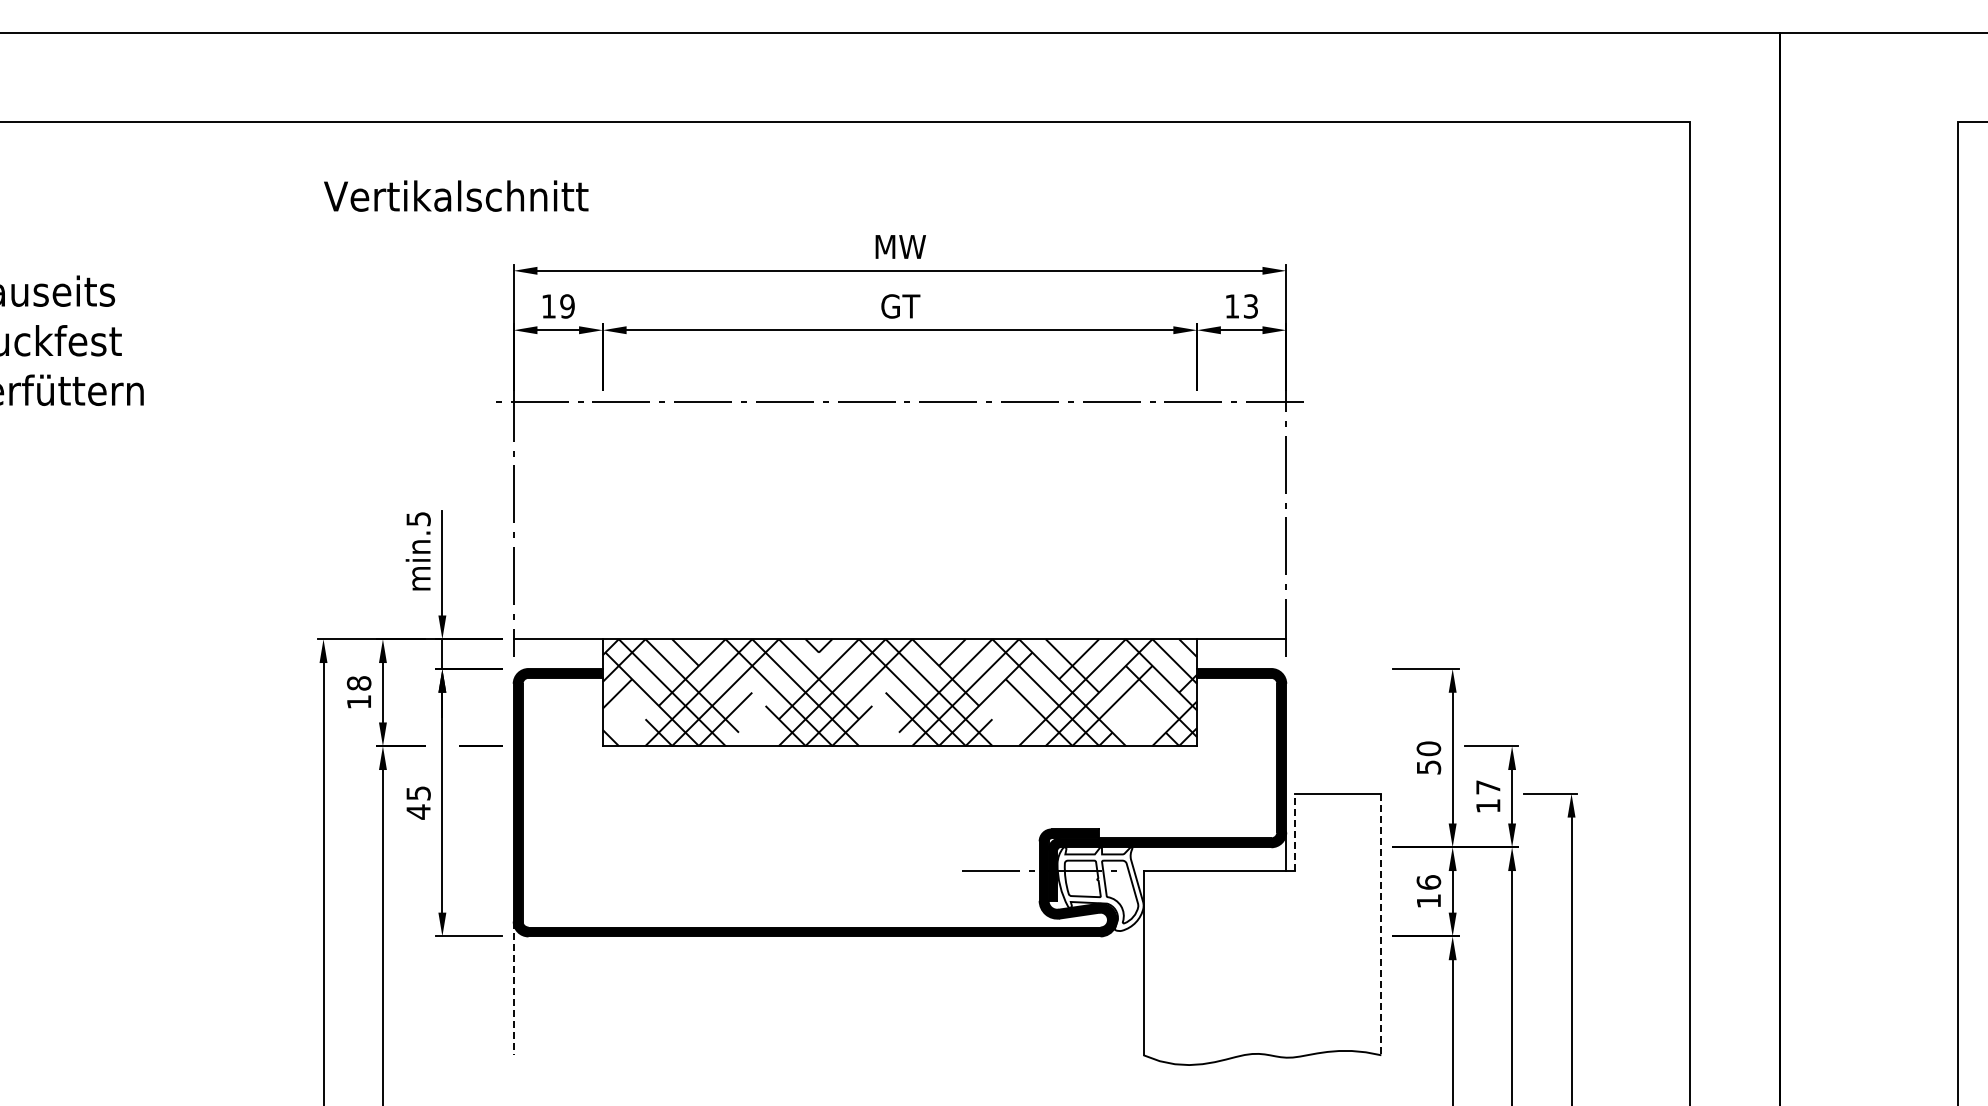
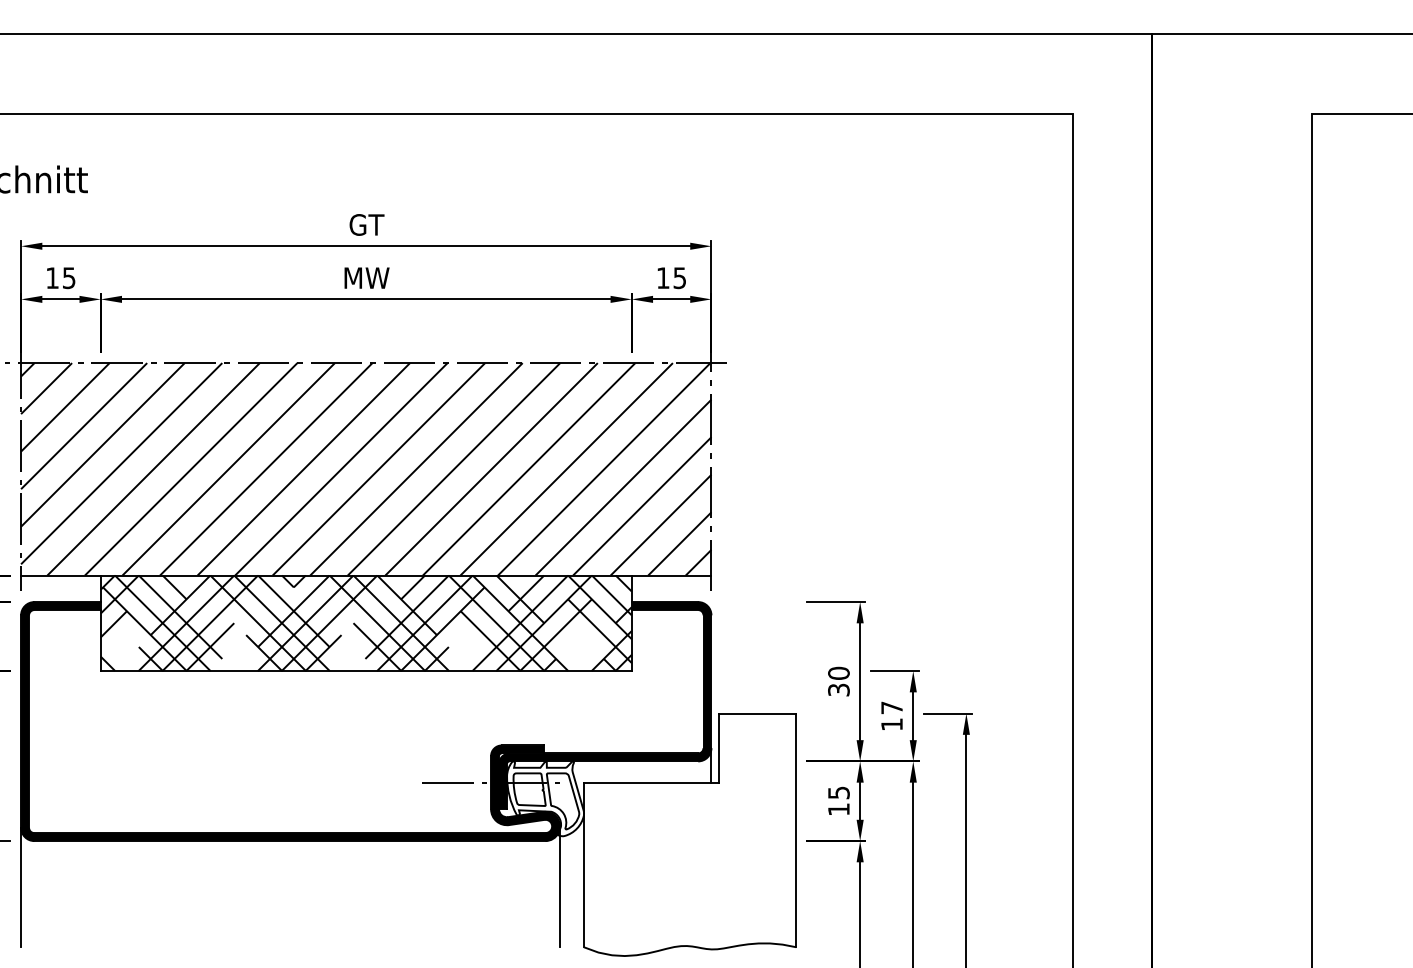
text: (900, 246) -> (366, 224), MW -> GT
text: (1250, 305) -> (679, 277), 13 -> 15
text: (567, 306) -> (69, 278), 19 -> 15
text: (900, 306) -> (366, 278), GT -> MW
hatch: (899, 520) -> (365, 469), added
text: (1428, 766) -> (838, 689), 50 -> 30
line: (1295, 832) -> (719, 748), dashed -> solid
text: (1428, 882) -> (838, 792), 16 -> 15
line: (1381, 924) -> (796, 830), dashed -> solid
line: (1116, 987) -> (559, 886), added
line: (513, 988) -> (20, 887), dashed -> solid

